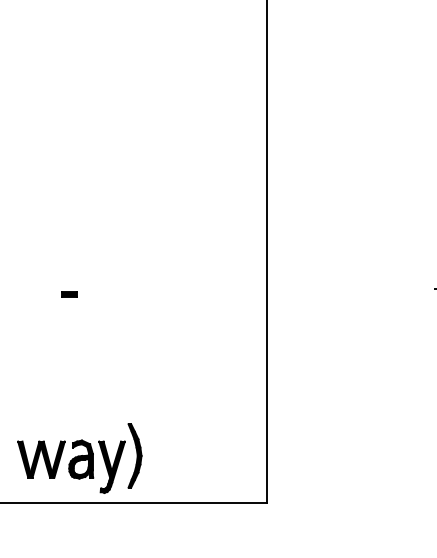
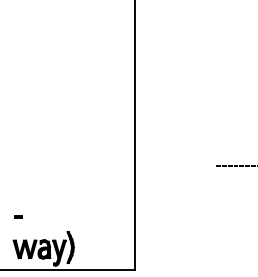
part: (68, 293) -> (18, 216), moved

